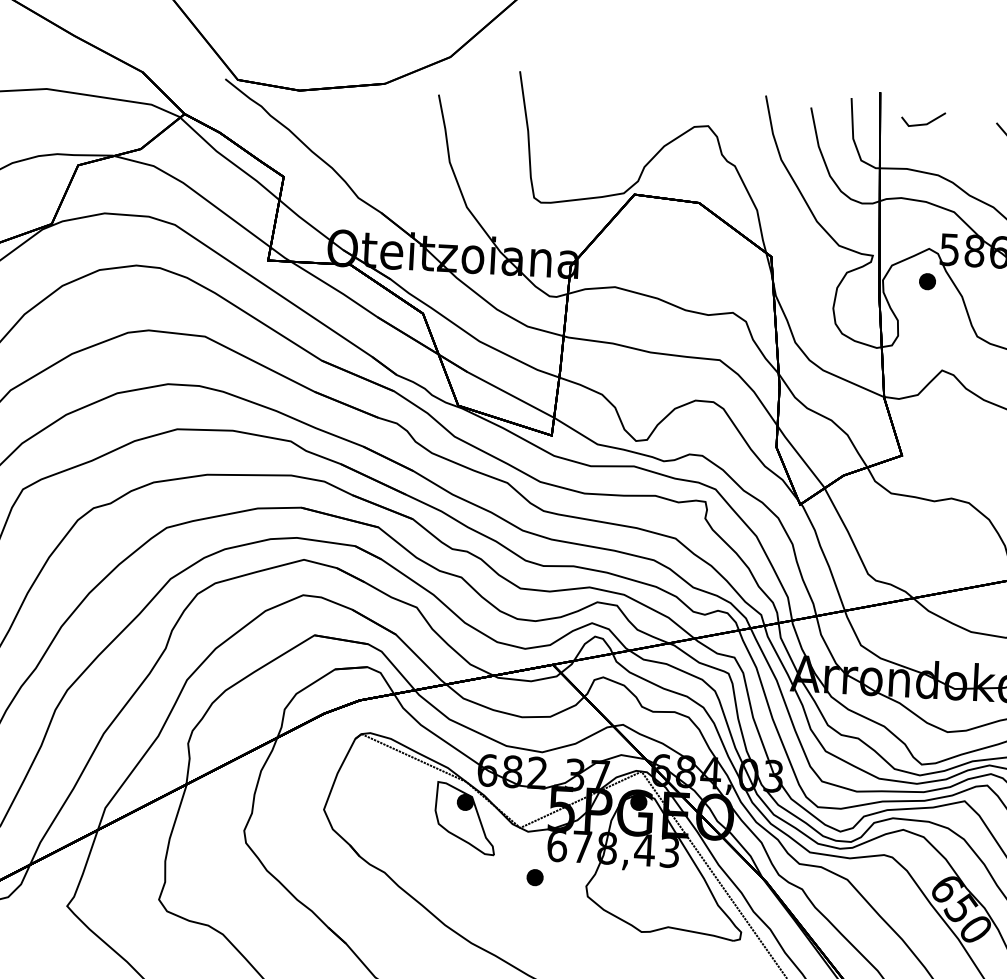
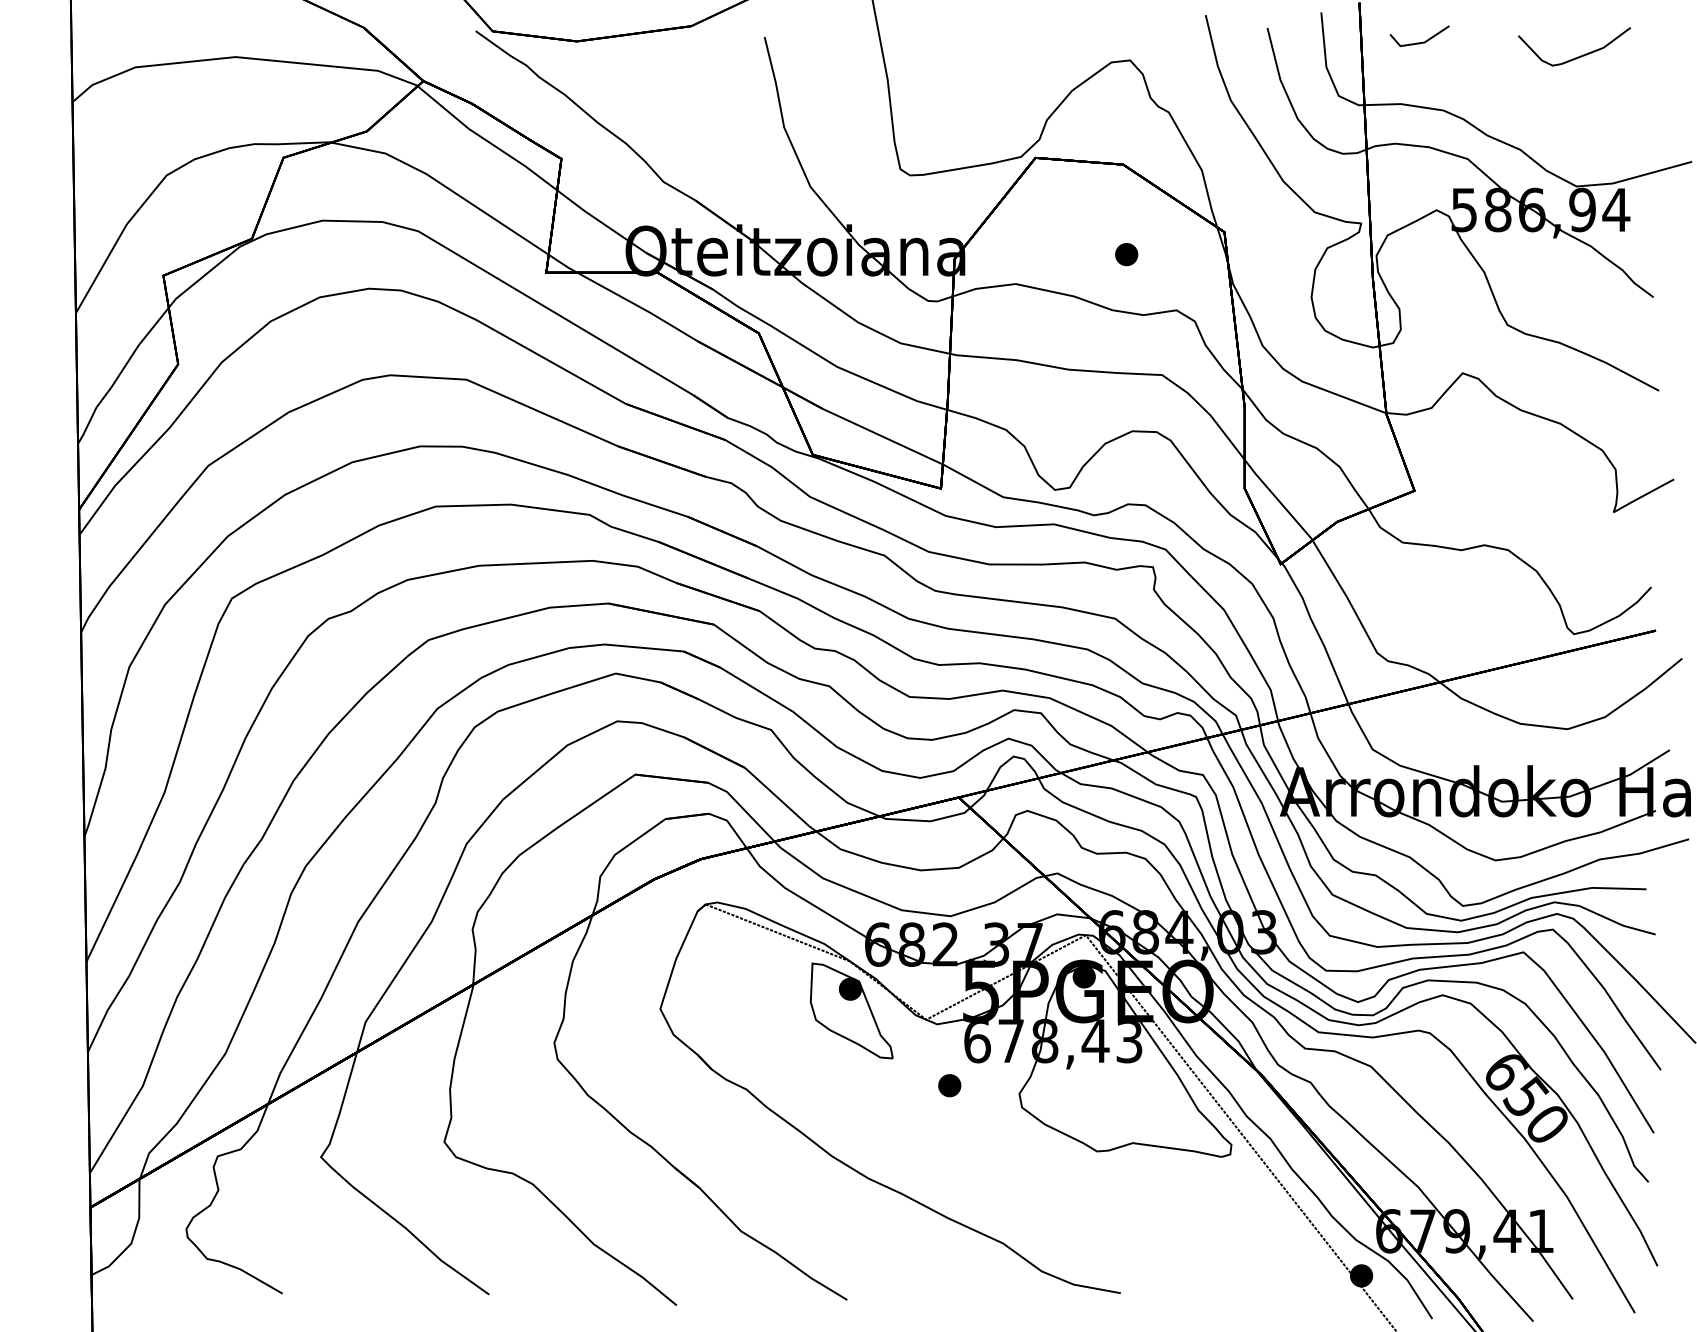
part: (927, 281) -> (1126, 254), moved

